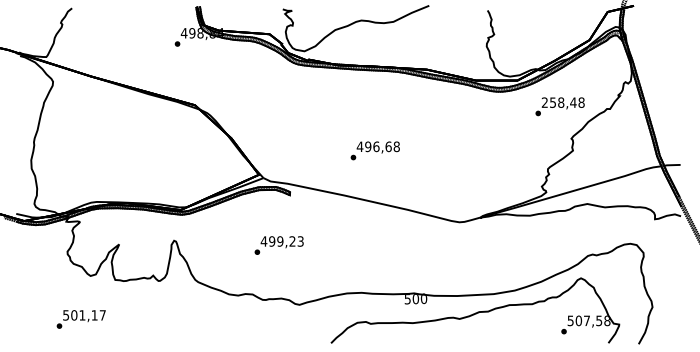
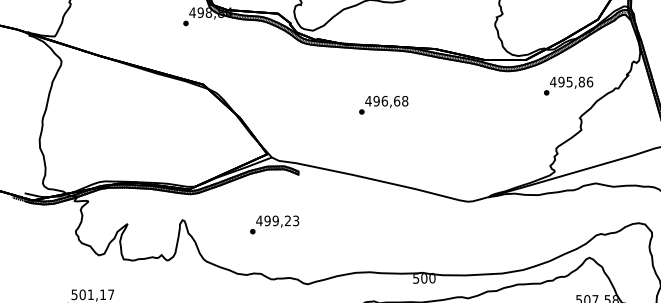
text: (562, 102) -> (570, 81), 258,48 -> 495,86
text: (374, 150) -> (382, 104), moved
text: (278, 245) -> (273, 224), moved

